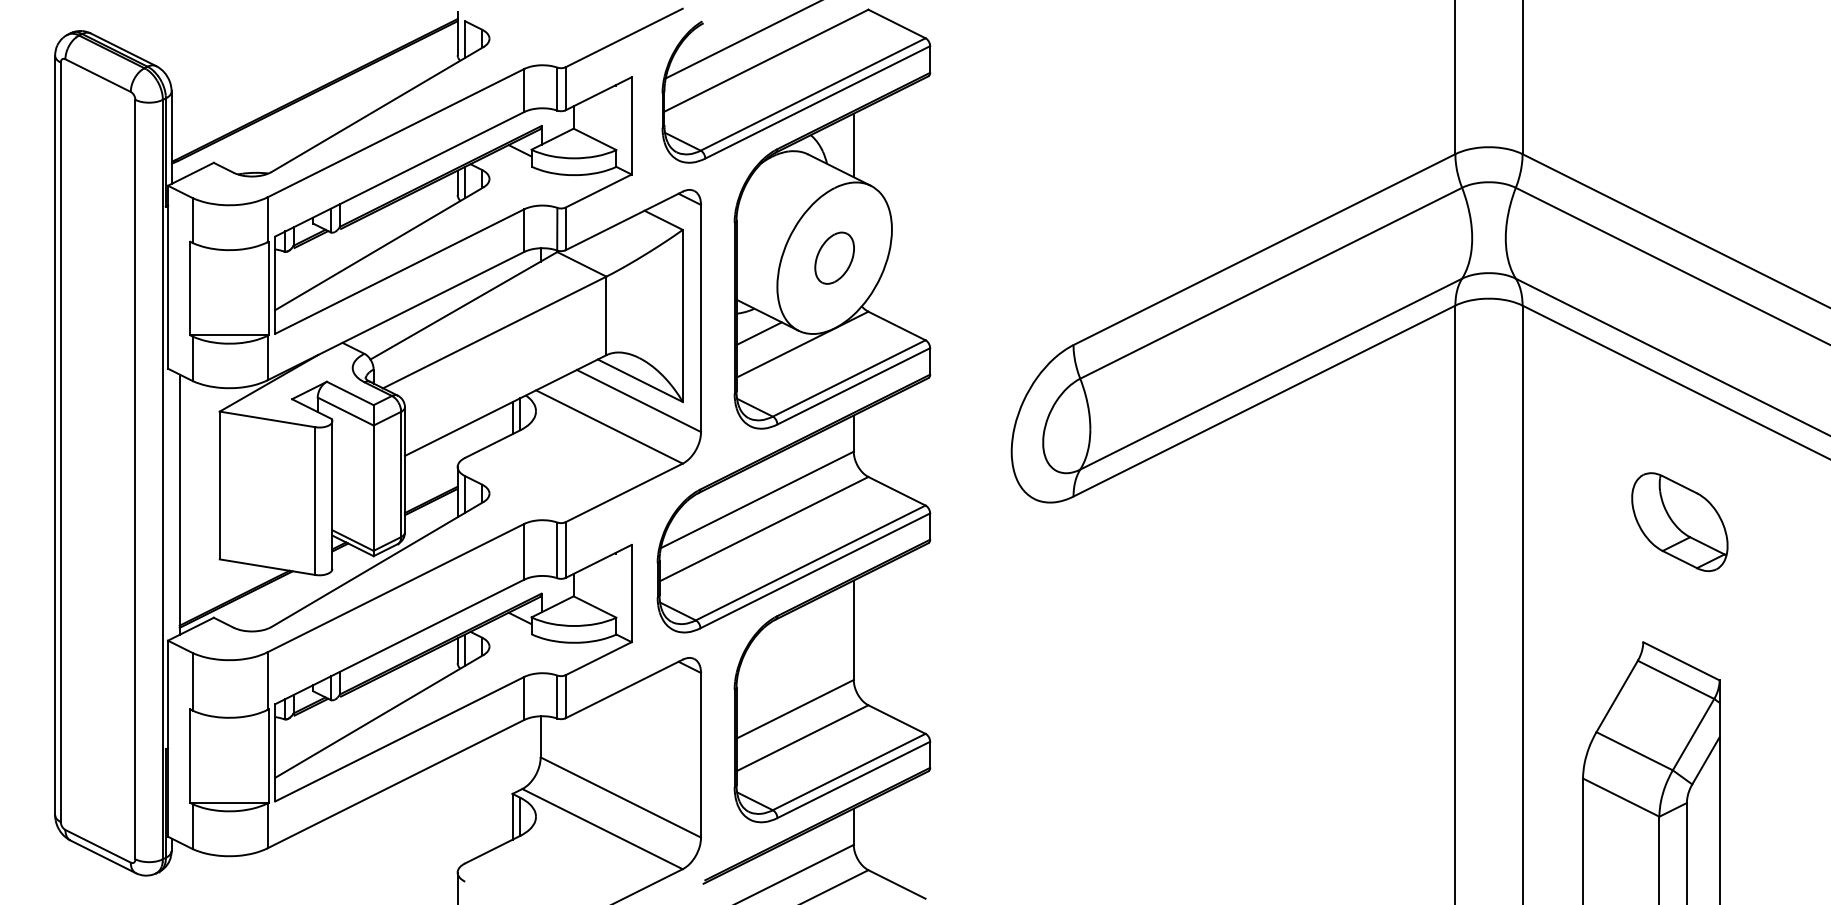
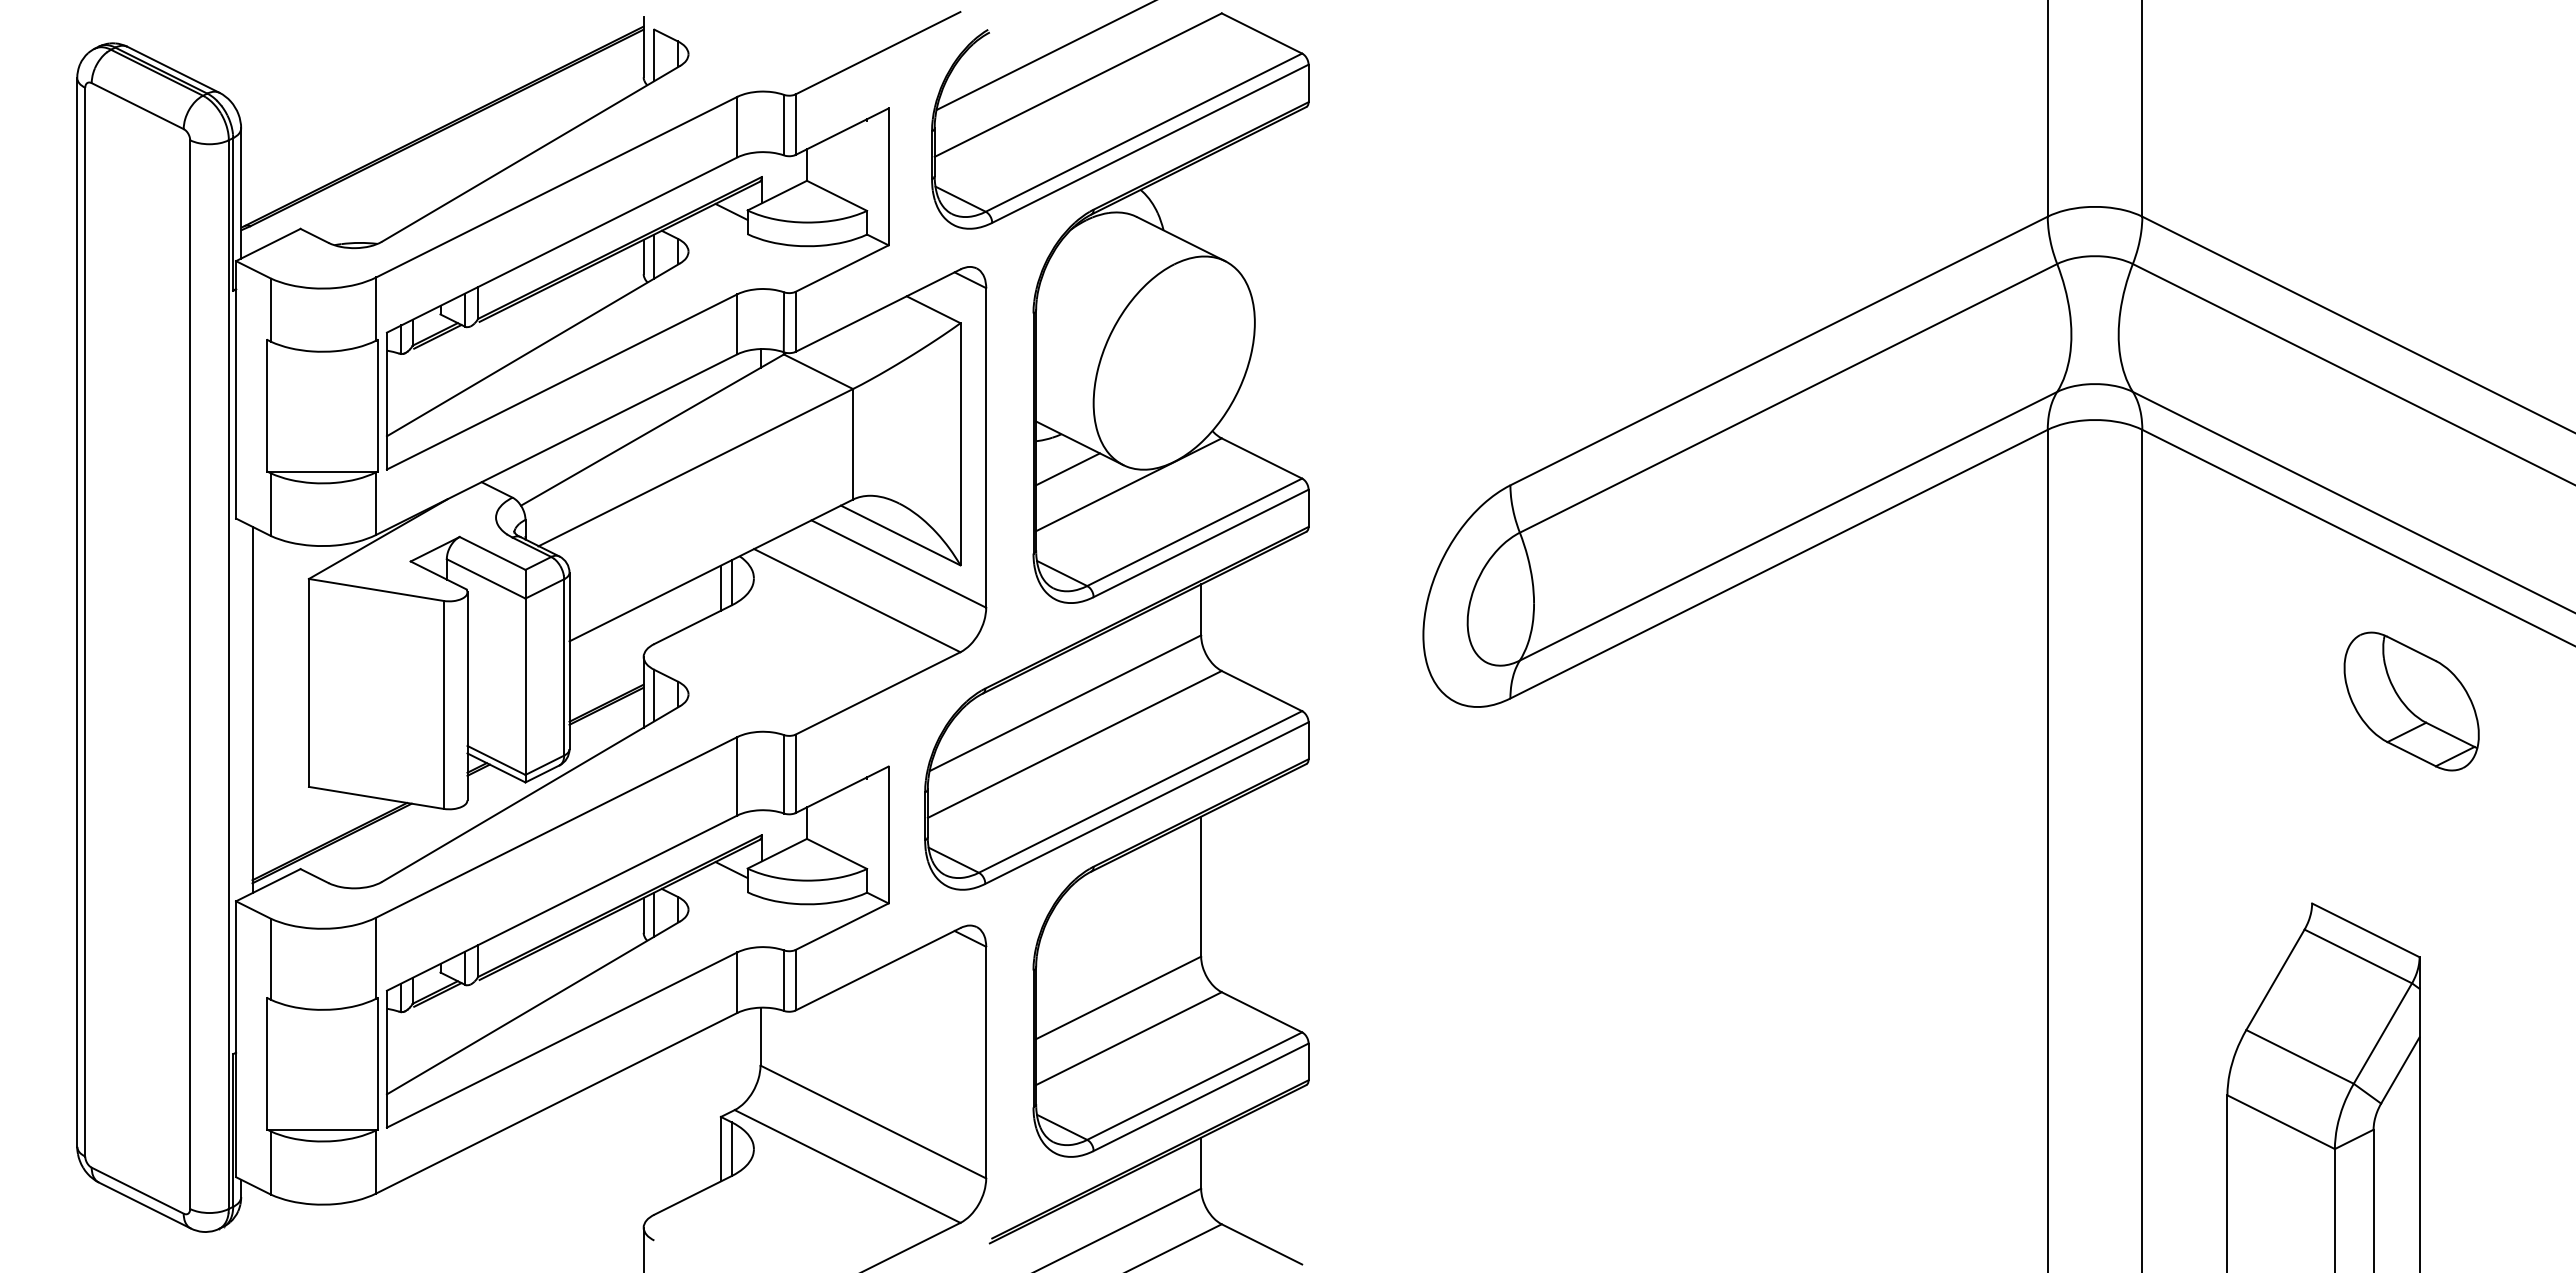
line: (854, 145) -> (1201, 204), removed
part: (834, 258) -> (1174, 363), removed
part: (1679, 522) -> (2411, 701), moved

